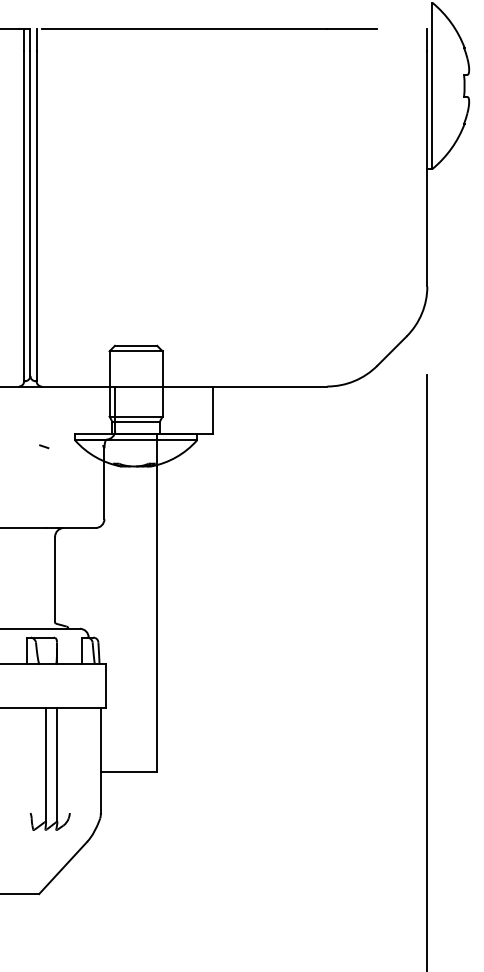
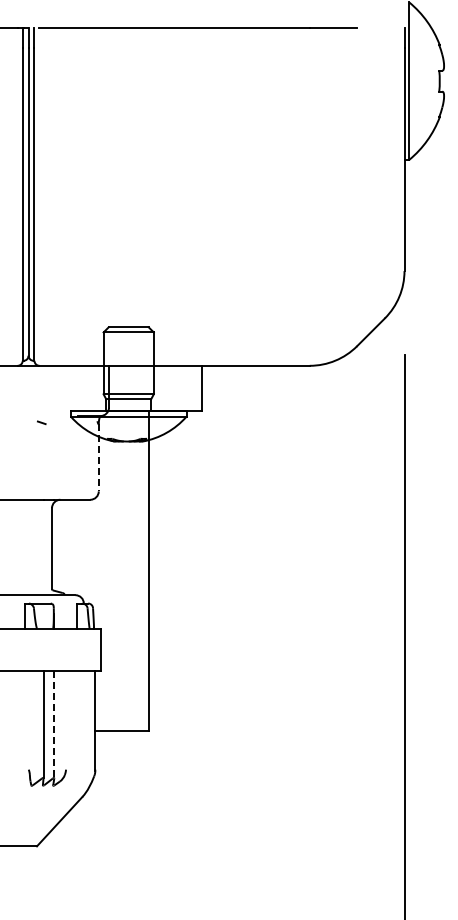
line: (104, 484) -> (98, 458), solid -> dashed
line: (57, 765) -> (54, 724), solid -> dashed

